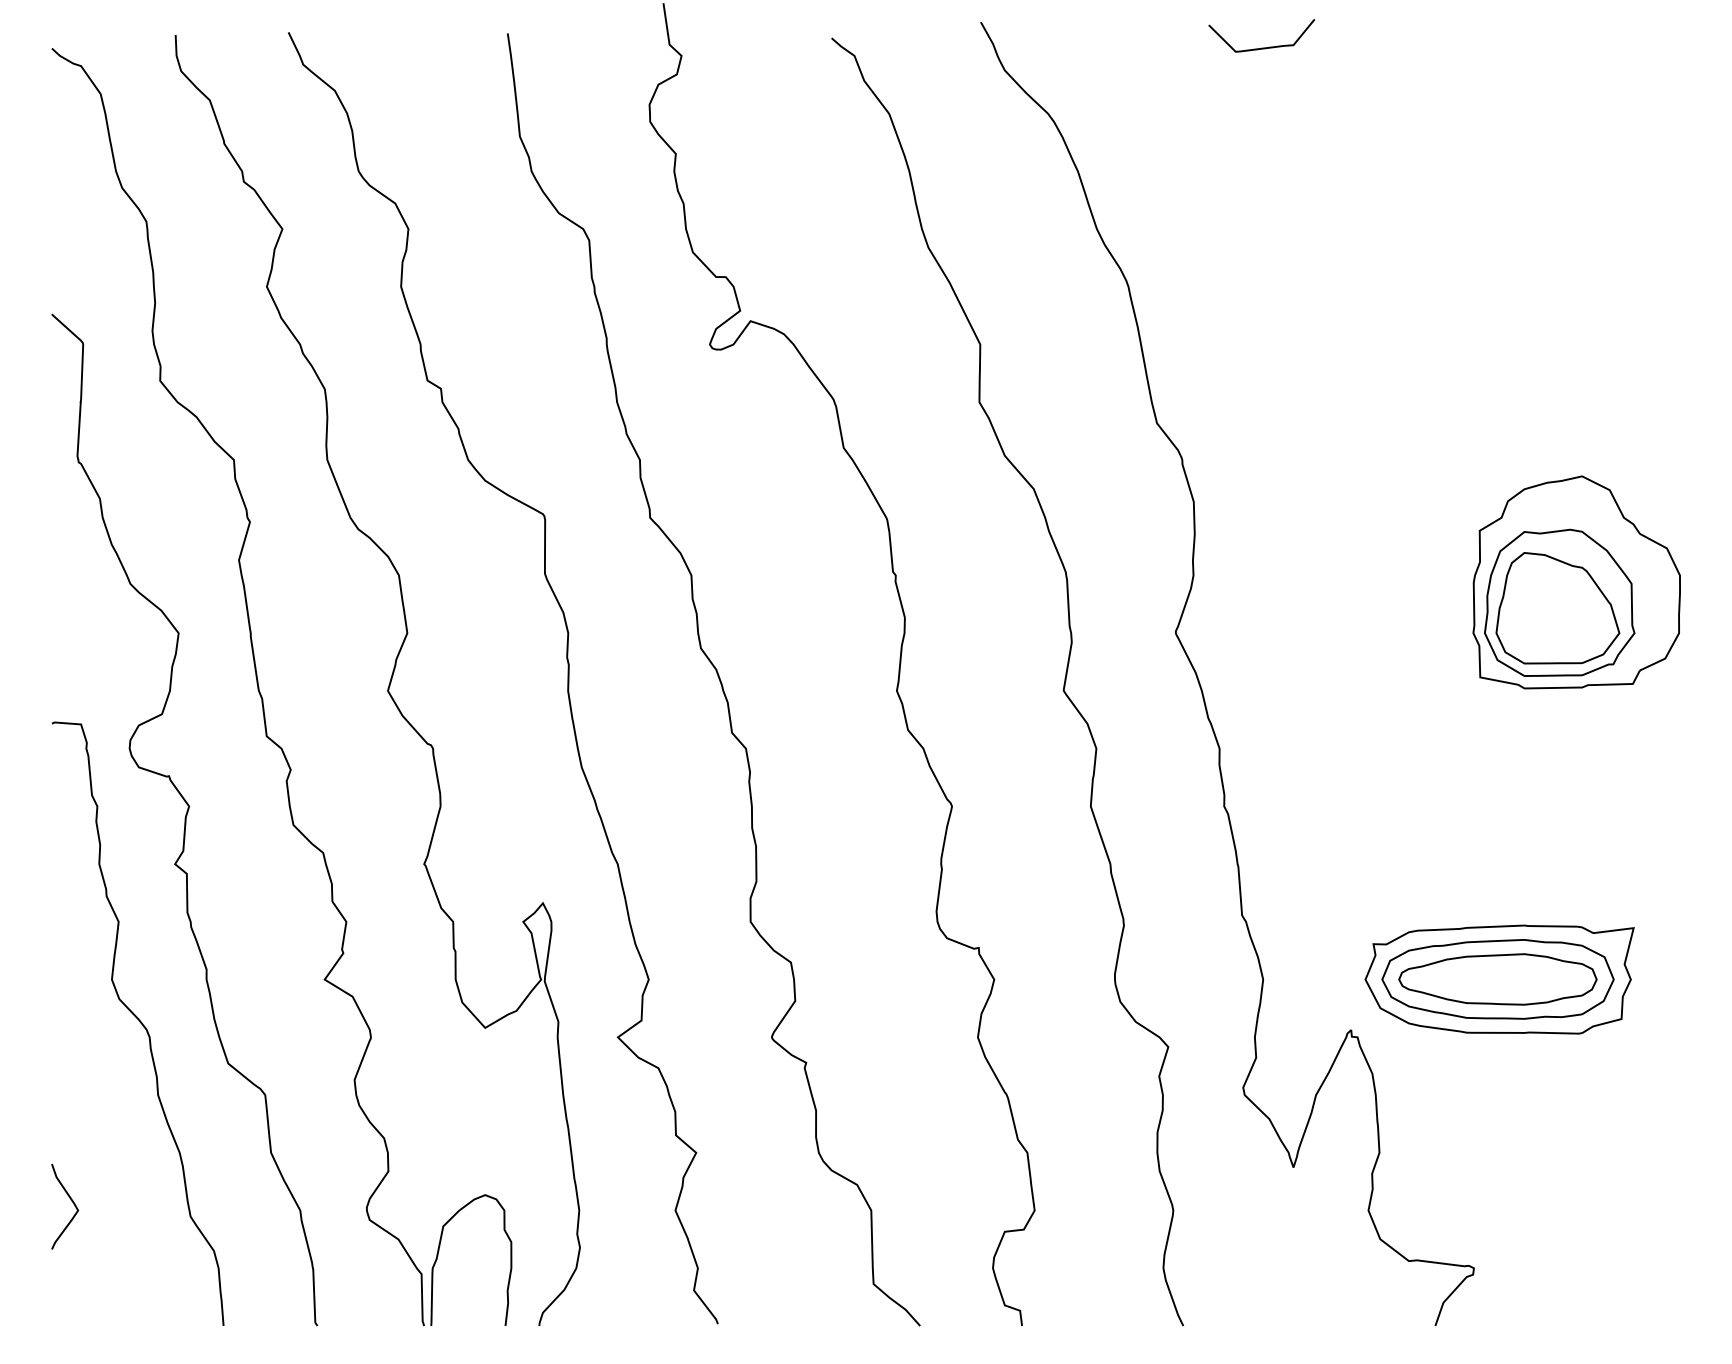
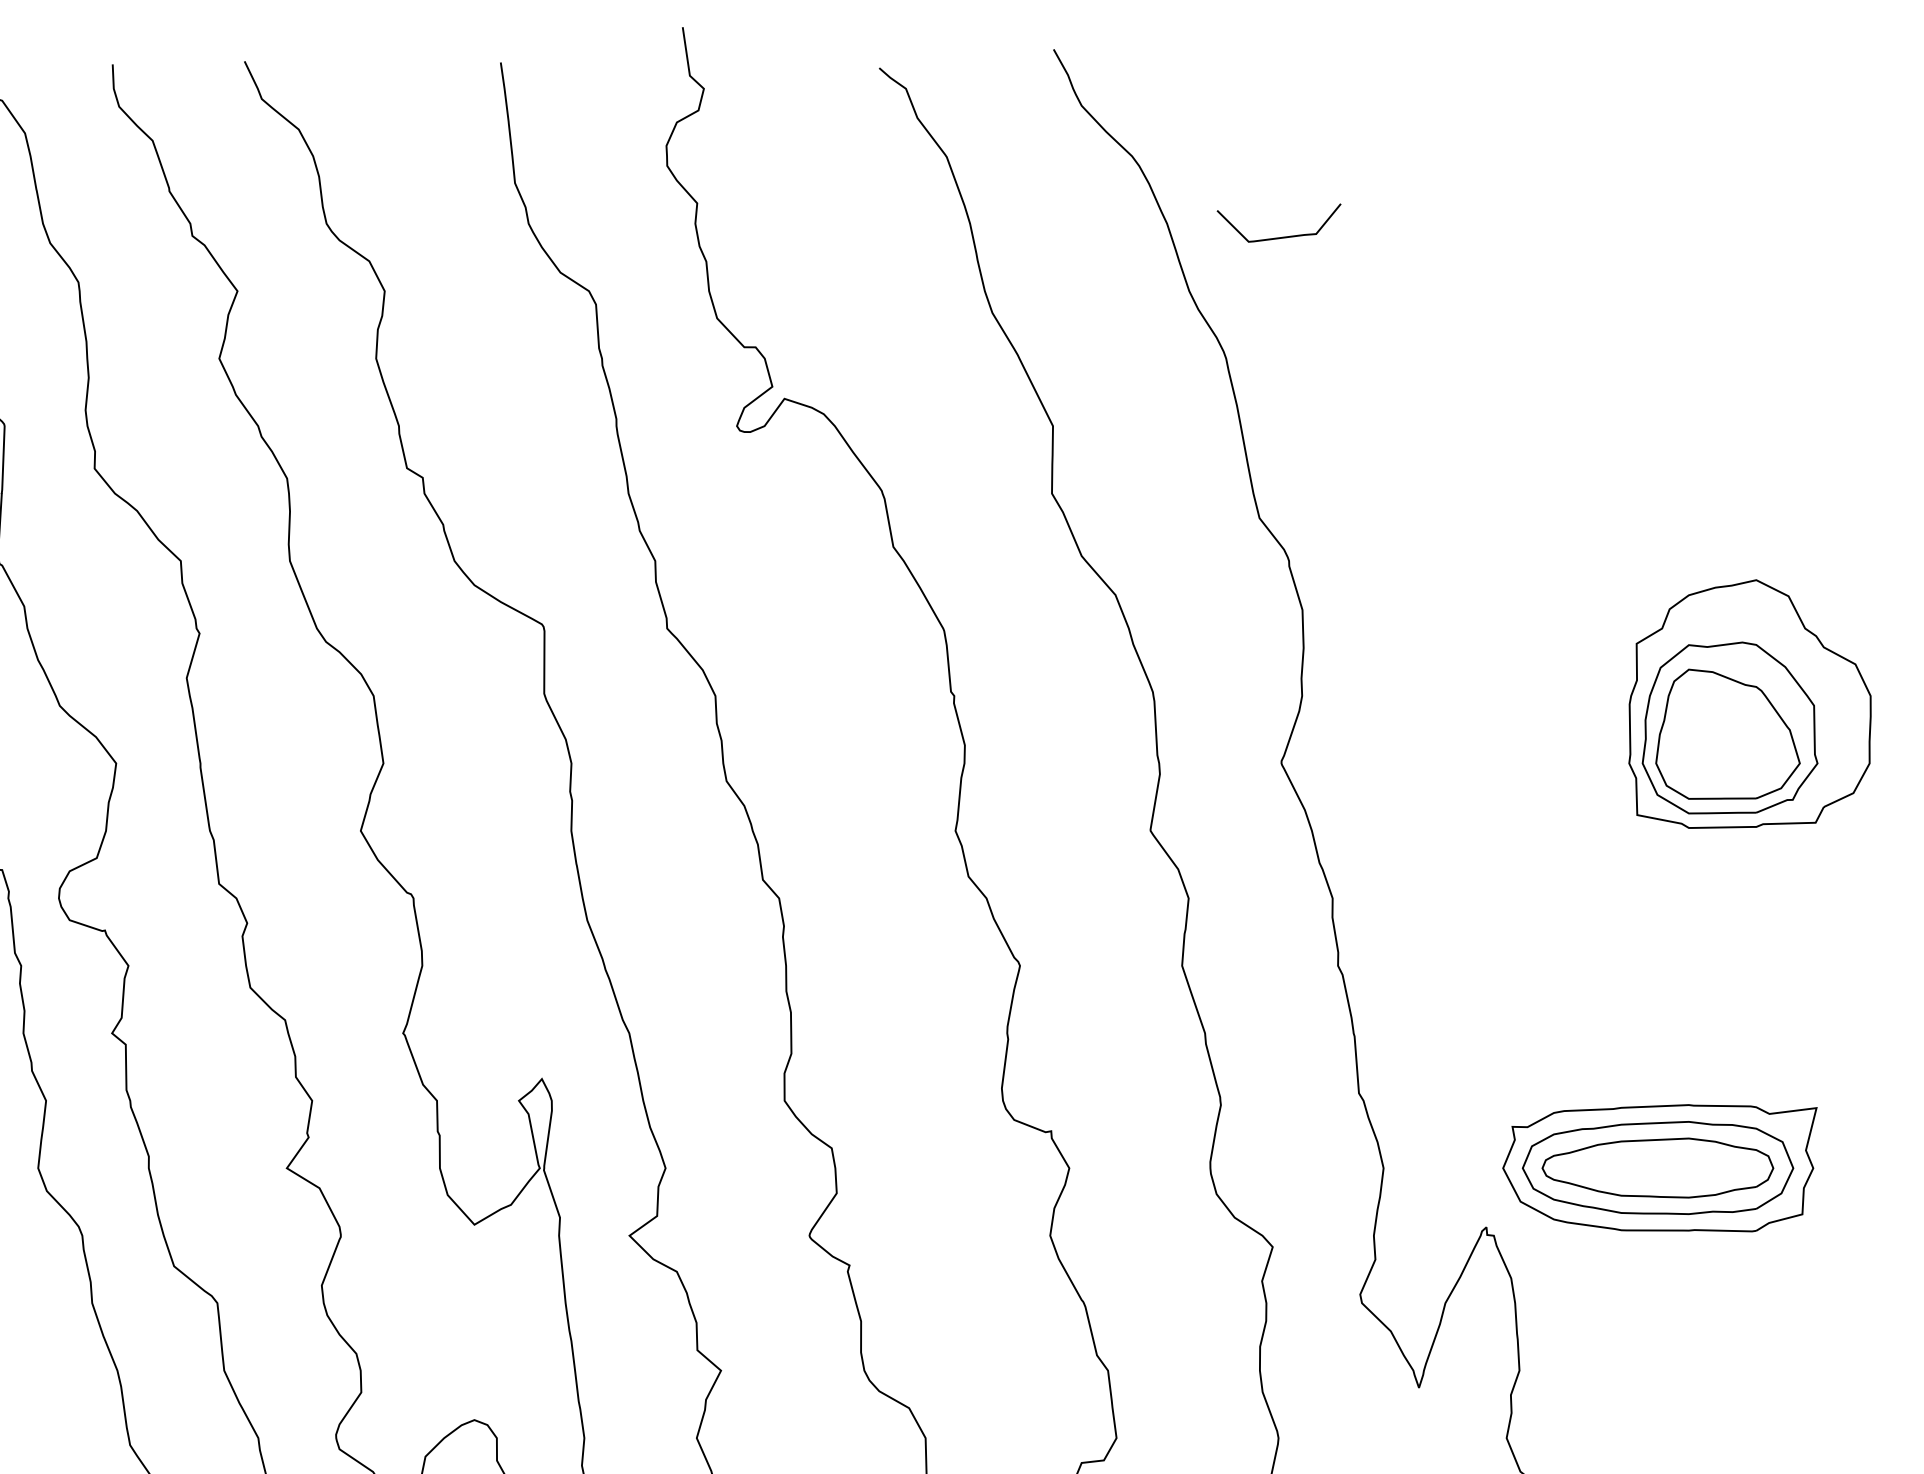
curve: (1261, 47) -> (1278, 236), moved

